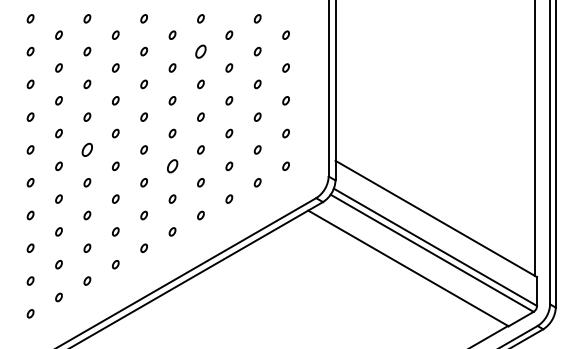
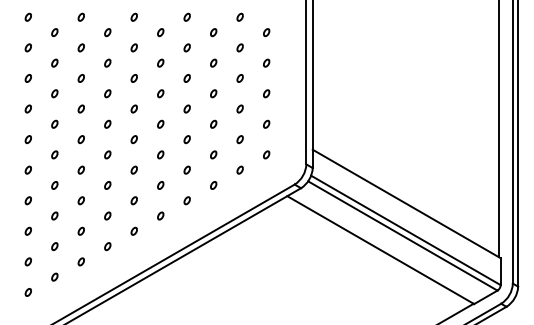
part: (200, 51) -> (186, 47), size x0.62
part: (87, 149) -> (81, 139), size x0.62
part: (172, 166) -> (160, 155), size x0.62

